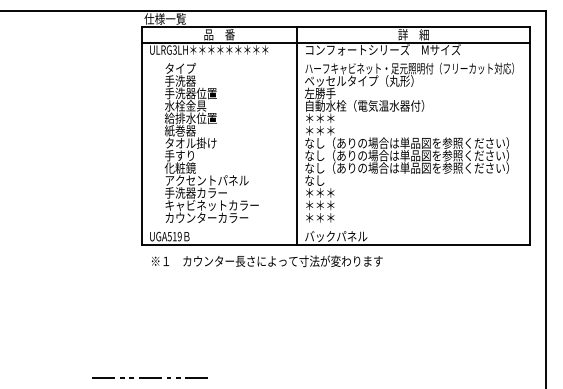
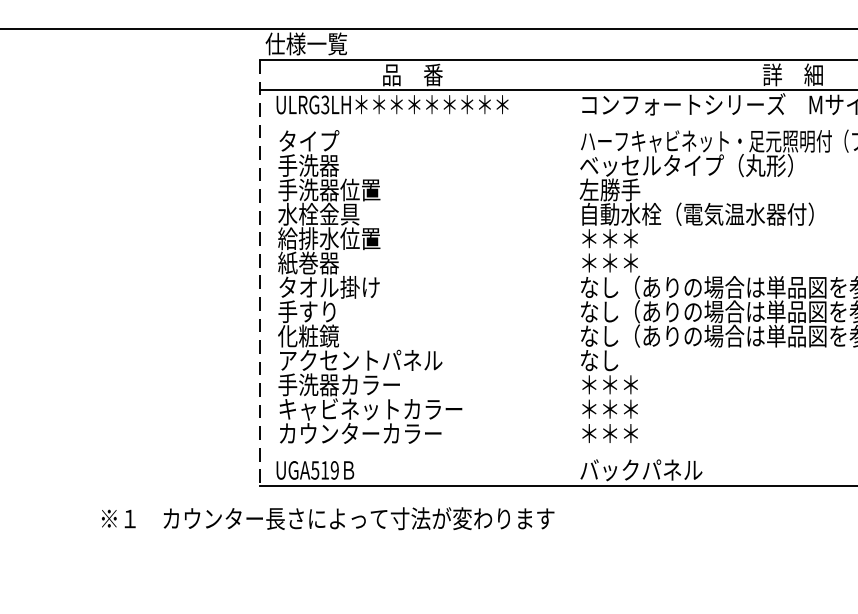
line: (141, 135) -> (259, 272), solid -> dashed
line: (297, 135) -> (565, 272), removed
text: (211, 142) -> (369, 285), moved
text: (267, 261) -> (328, 519), moved

